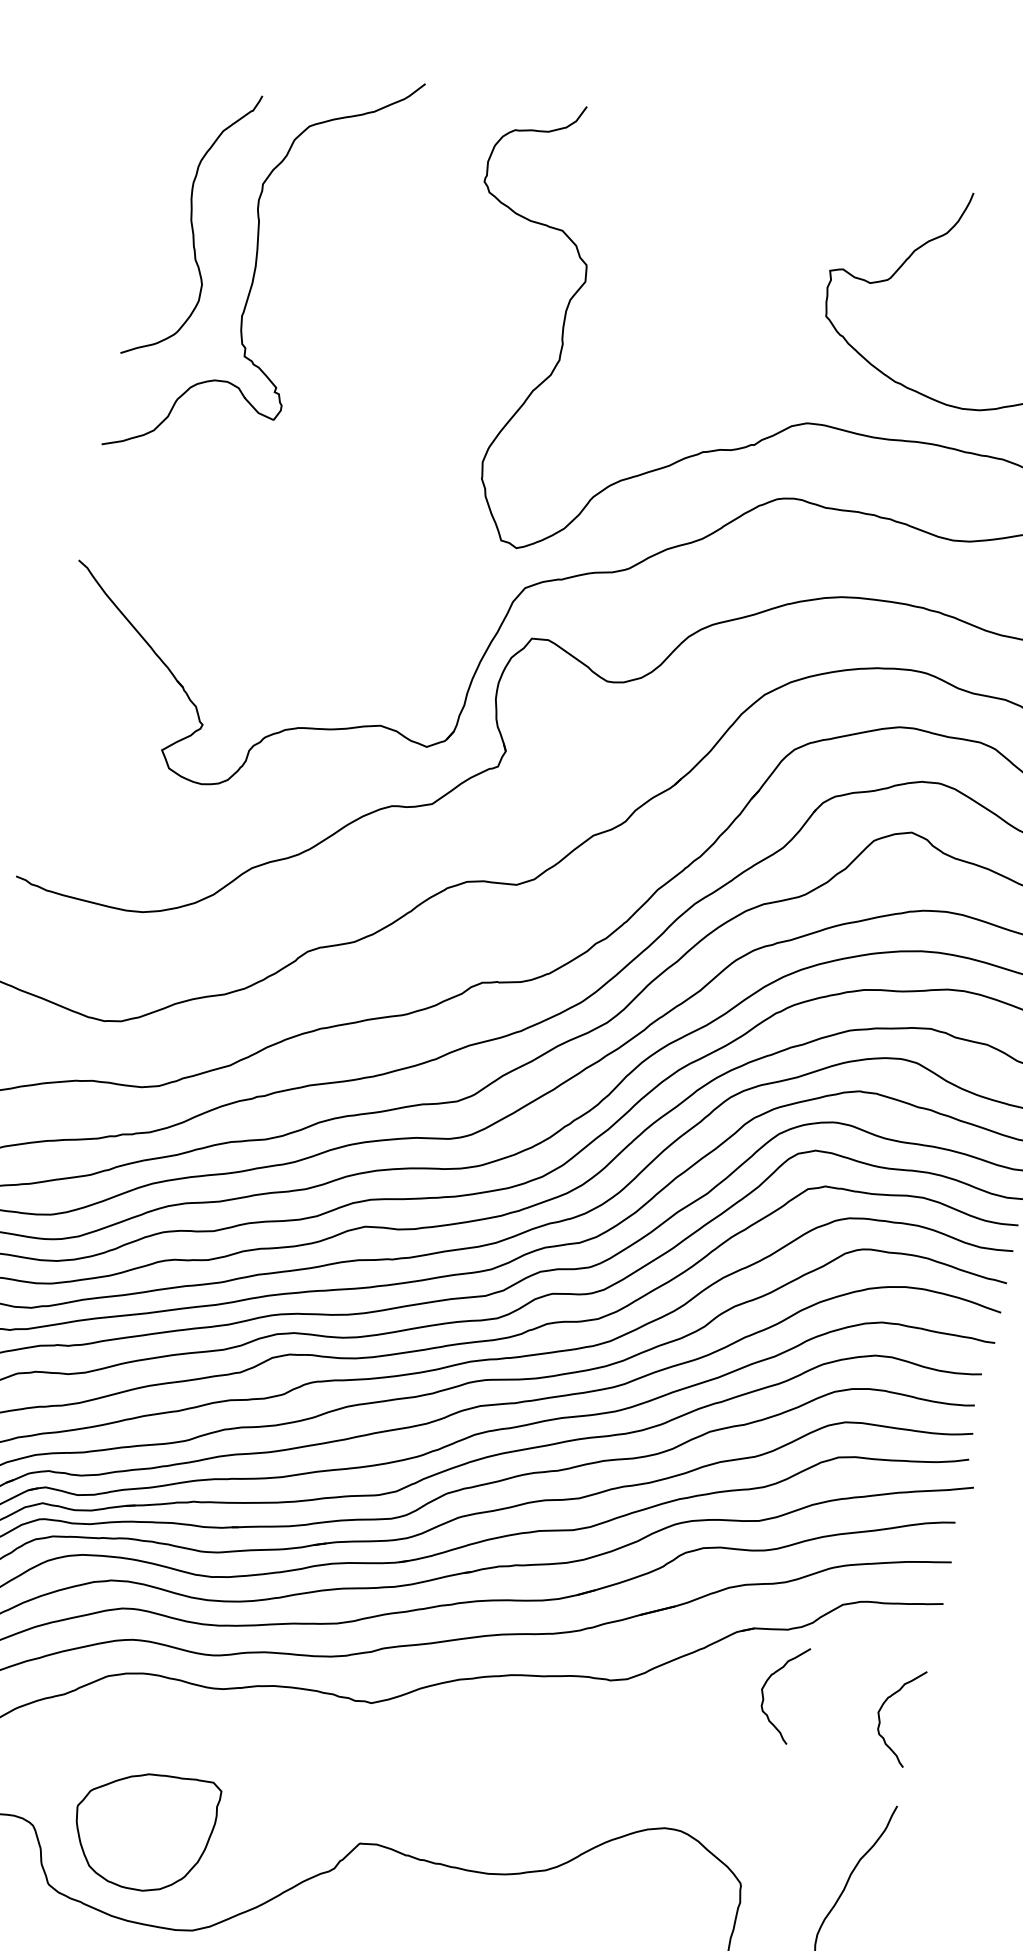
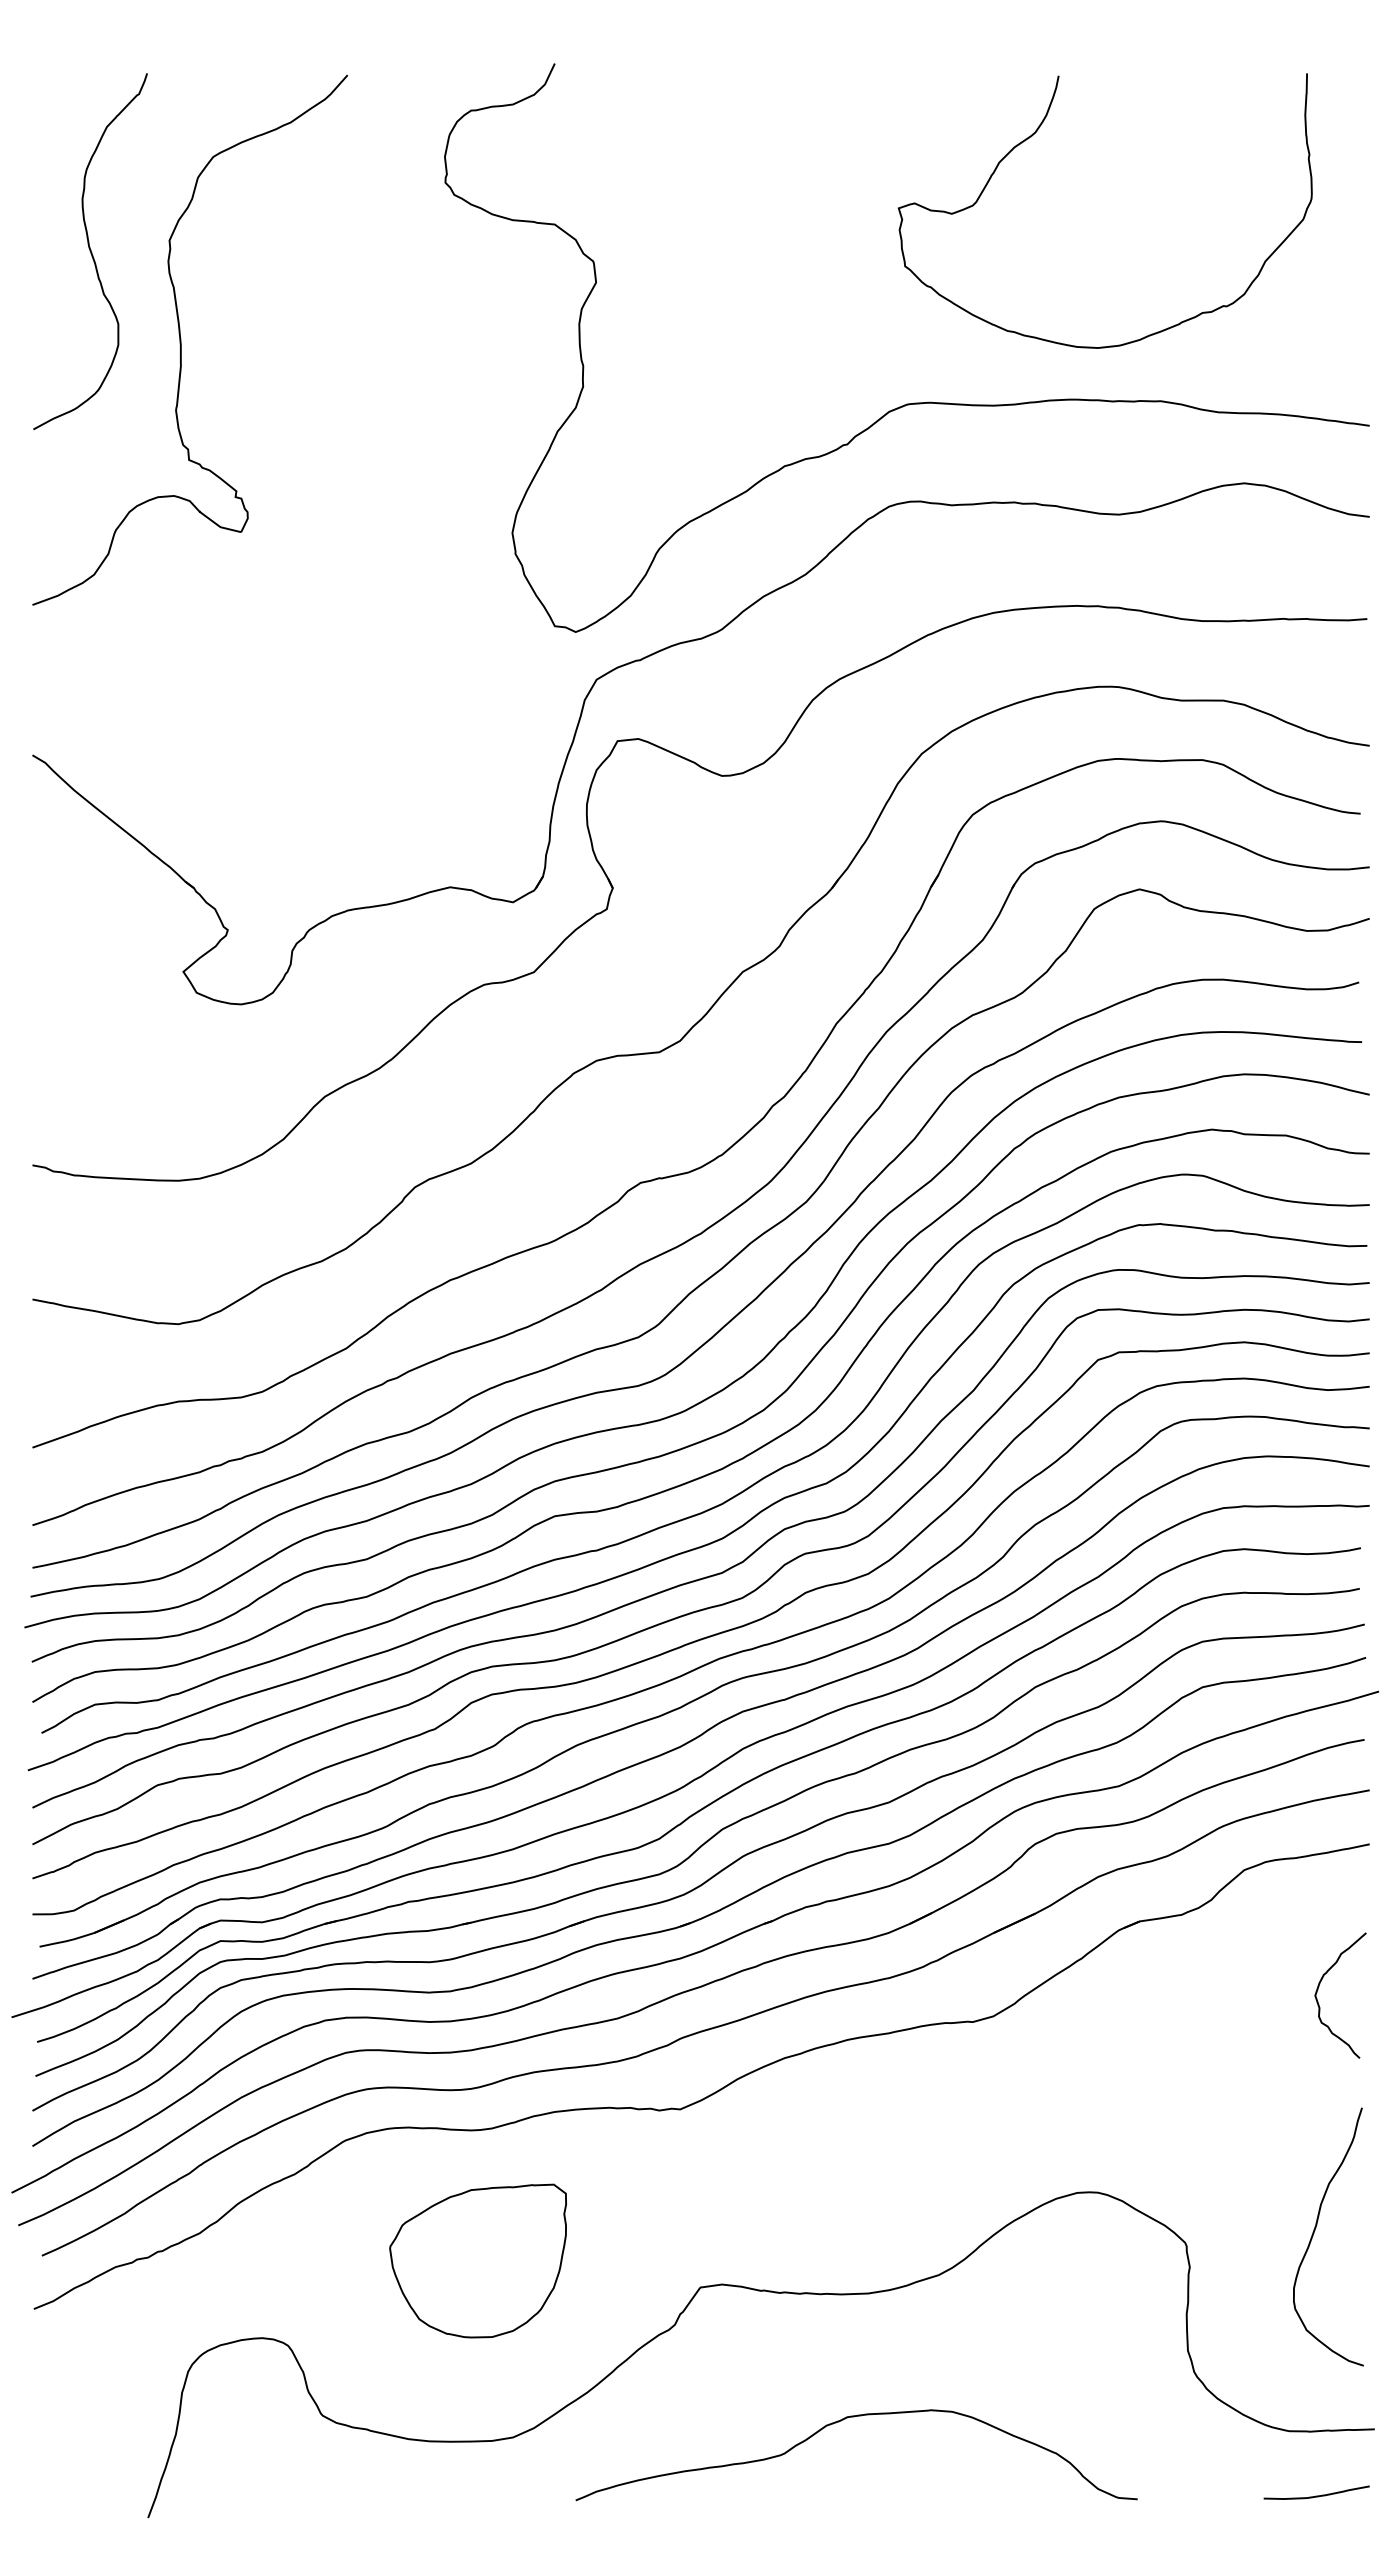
curve: (191, 224) -> (90, 251), moved
curve: (765, 1685) -> (1167, 1989), removed
part: (143, 1829) -> (477, 2260), moved

